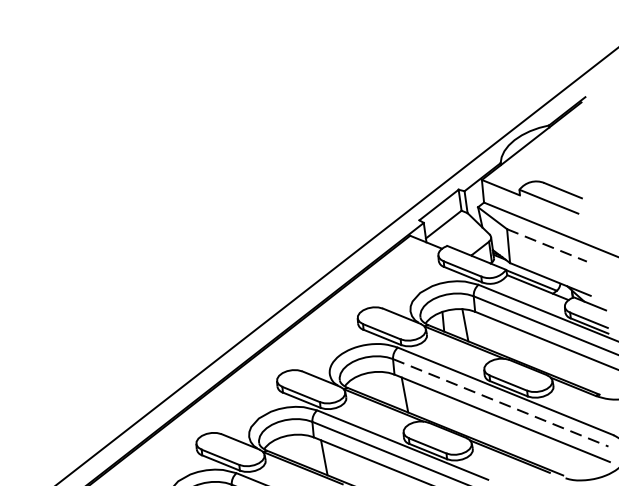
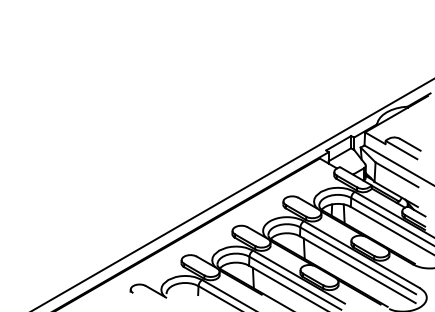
line: (546, 244) -> (396, 174), dashed -> solid
line: (501, 402) -> (358, 260), dashed -> solid

